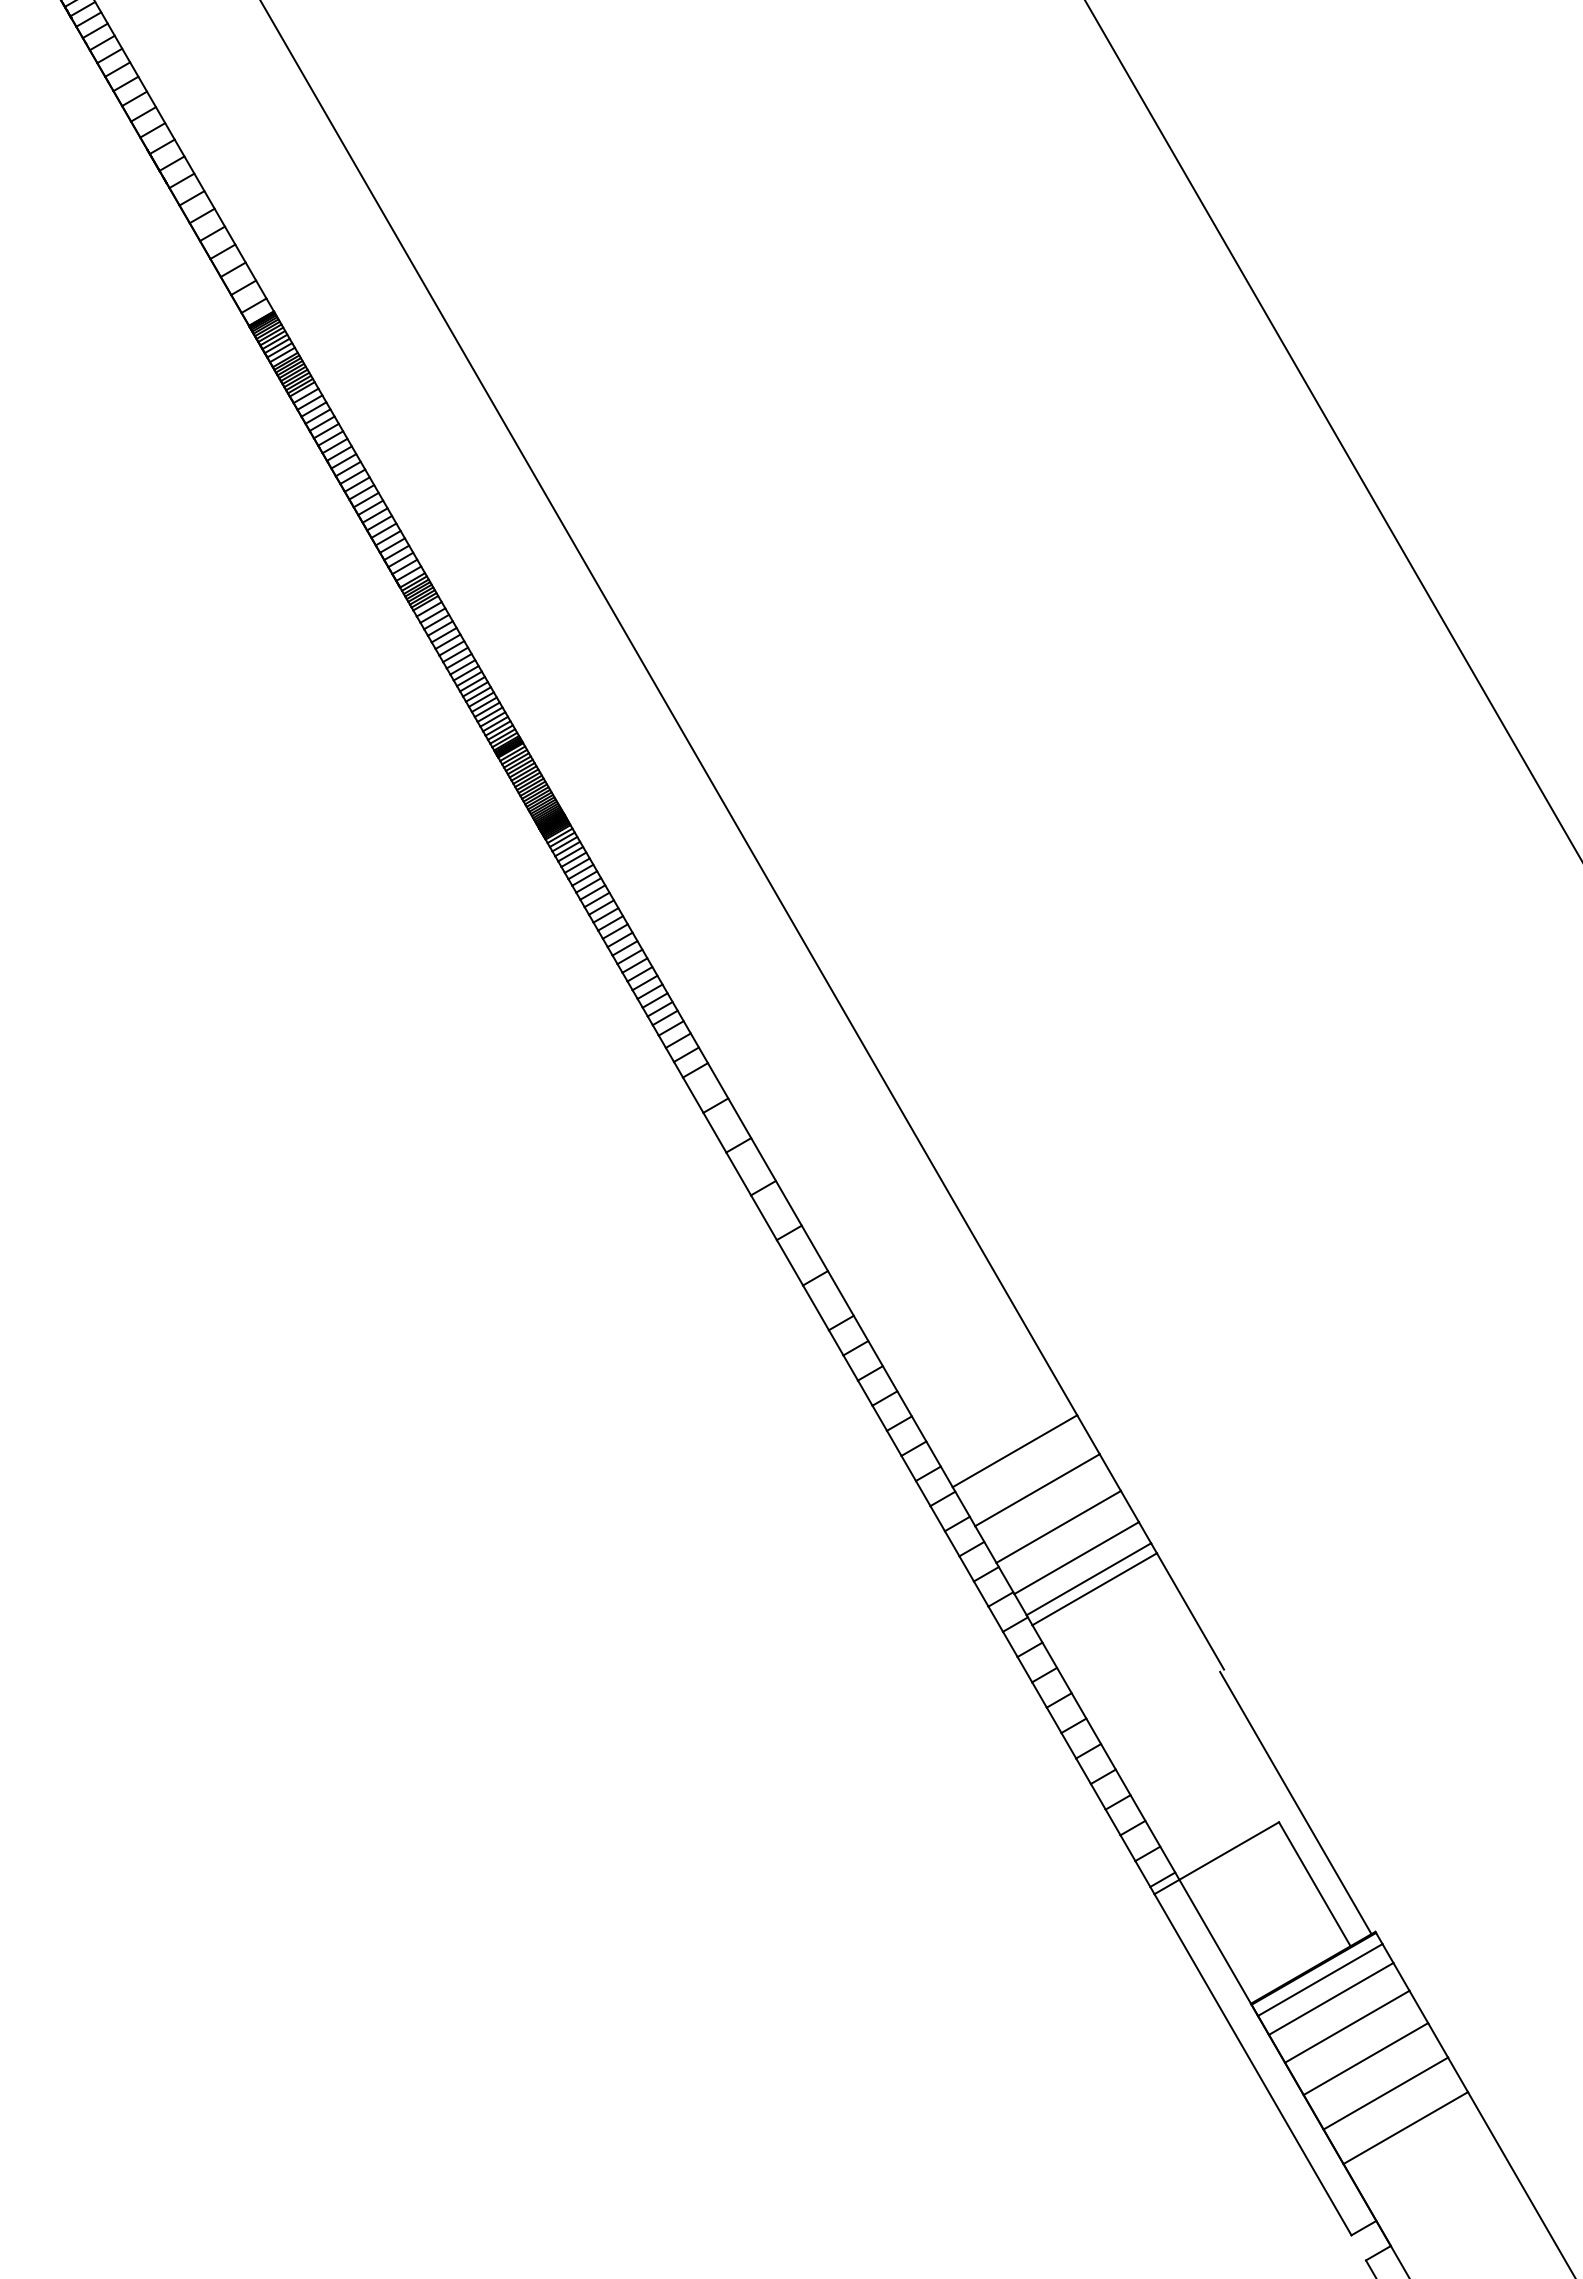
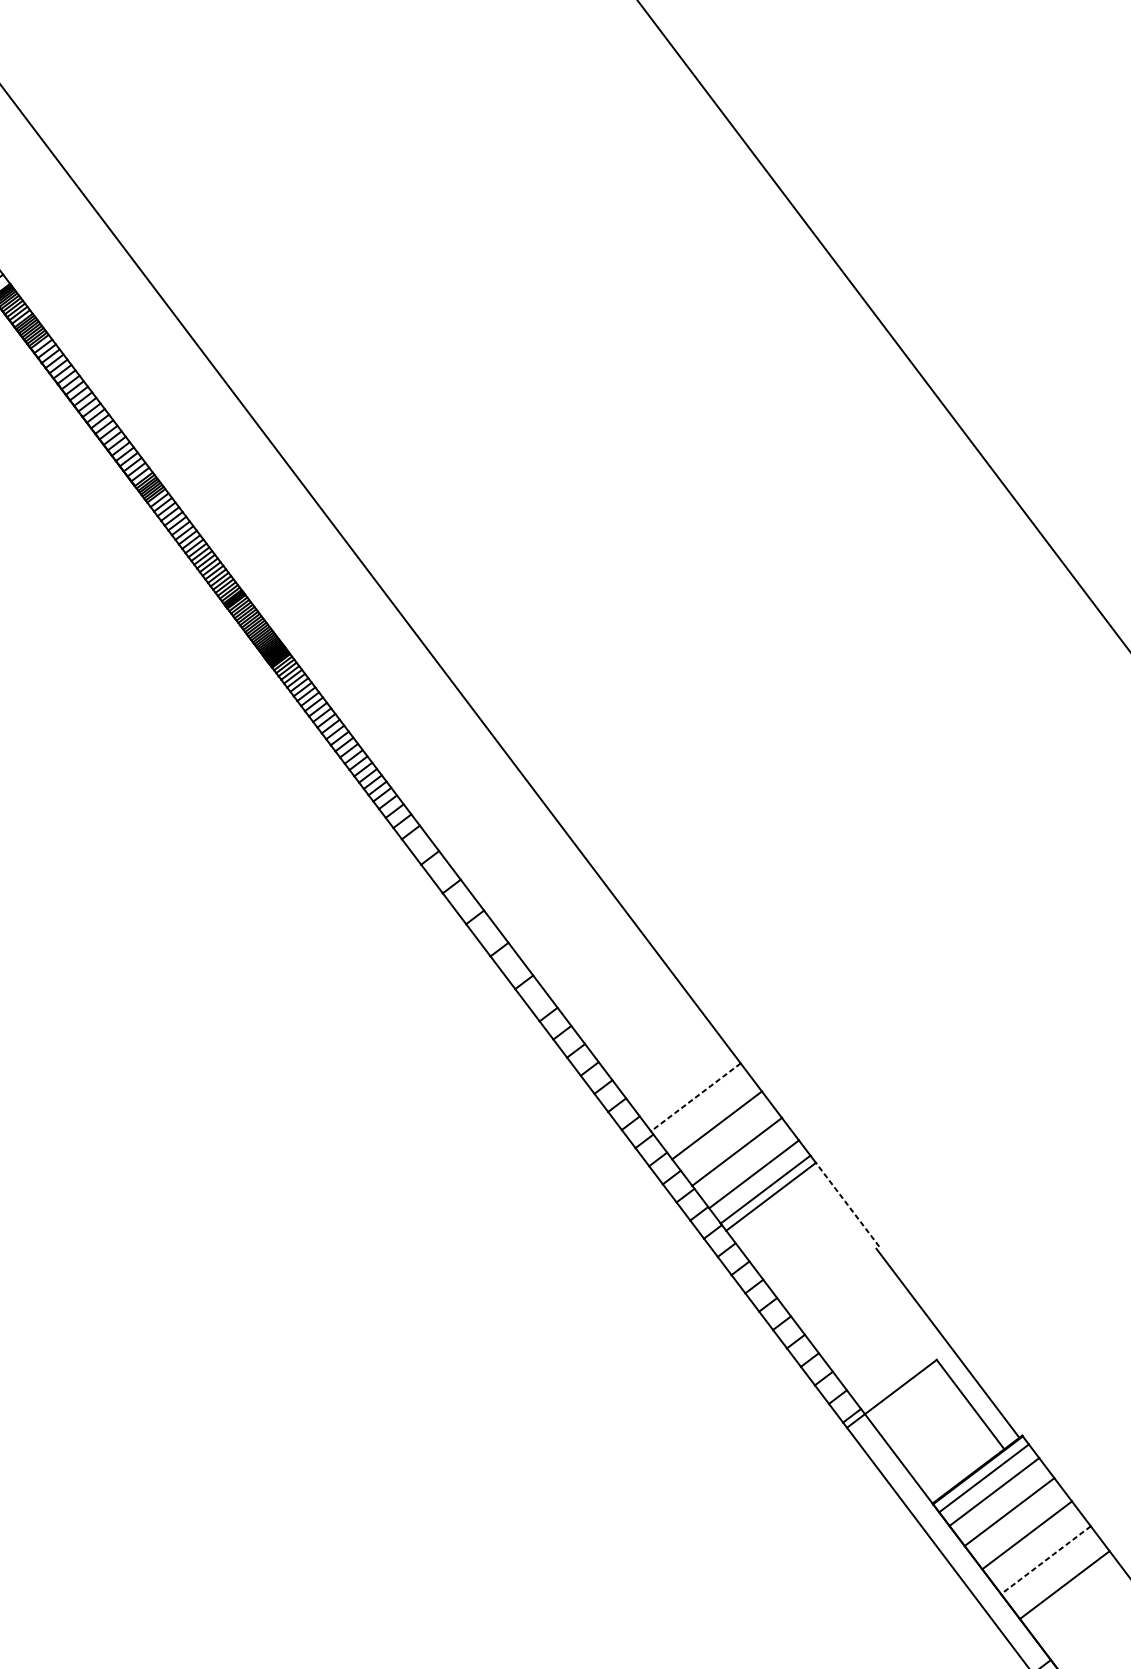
line: (1014, 1451) -> (695, 1097), solid -> dashed
line: (1190, 1611) -> (847, 1204), solid -> dashed
line: (1385, 2093) -> (1045, 1560), solid -> dashed

